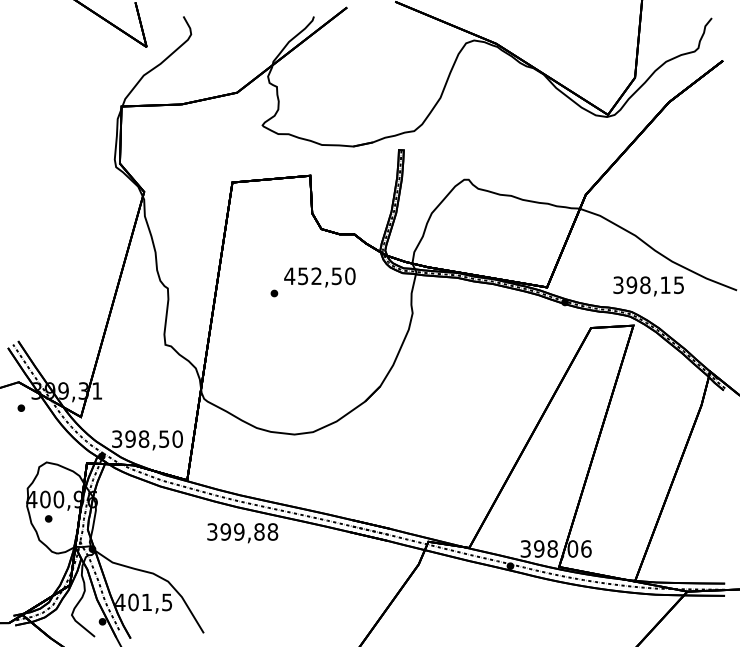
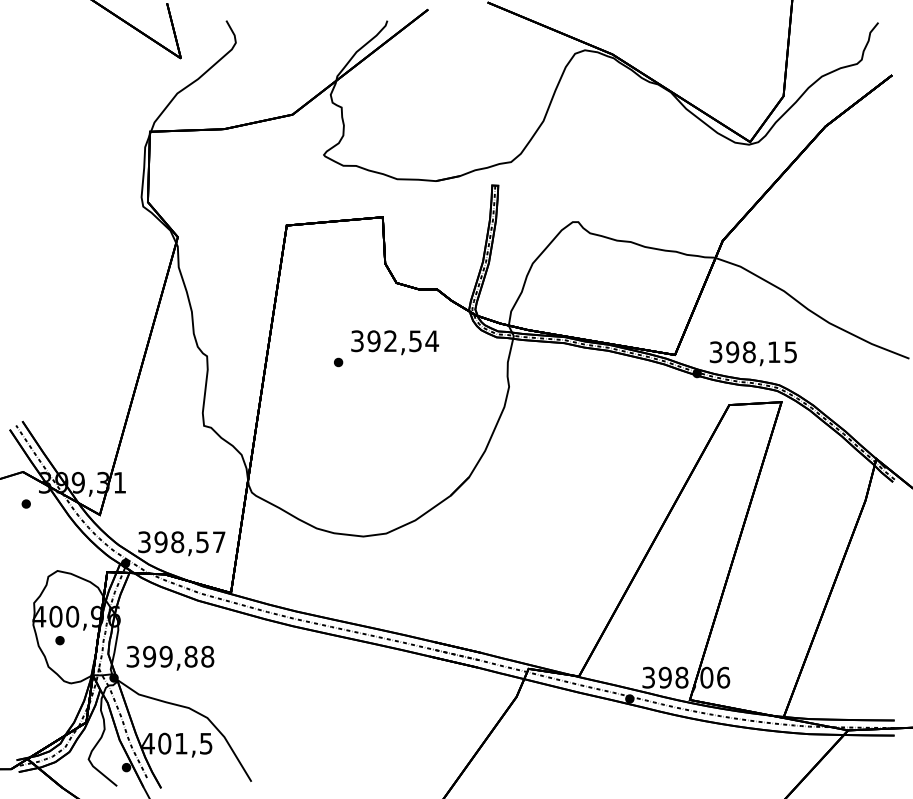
text: (319, 276) -> (394, 341), 452,50 -> 392,54
text: (647, 286) -> (752, 353), moved
text: (177, 439) -> (218, 542), 398,50 -> 398,57
text: (242, 532) -> (170, 657), moved

